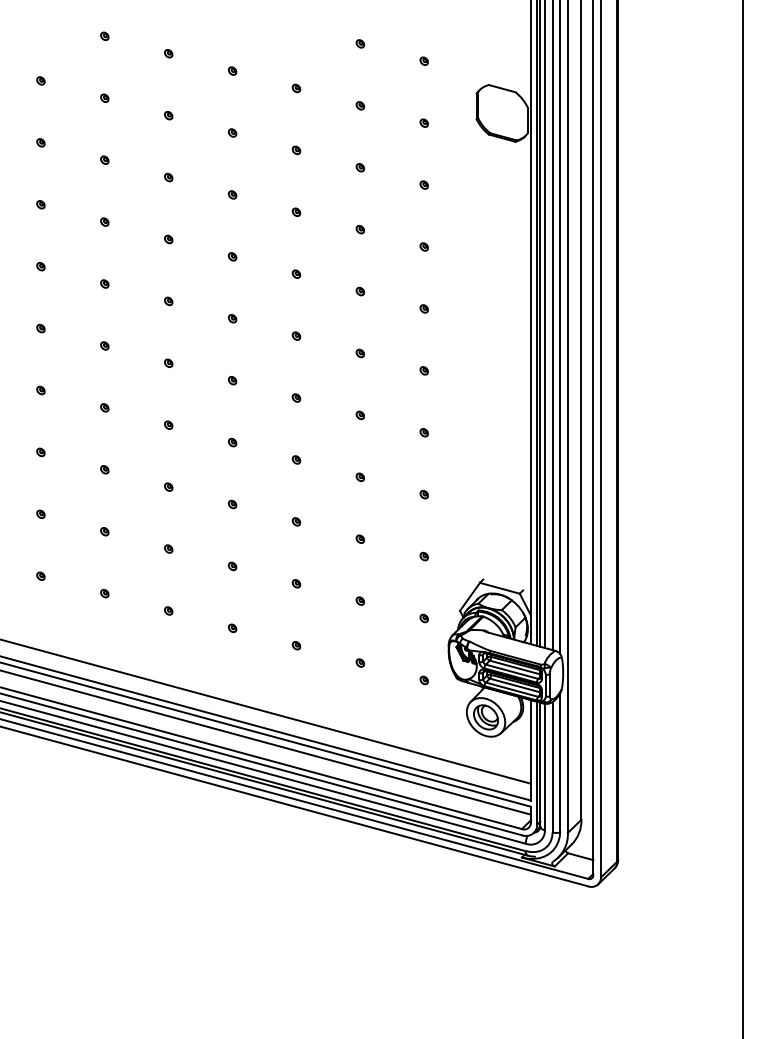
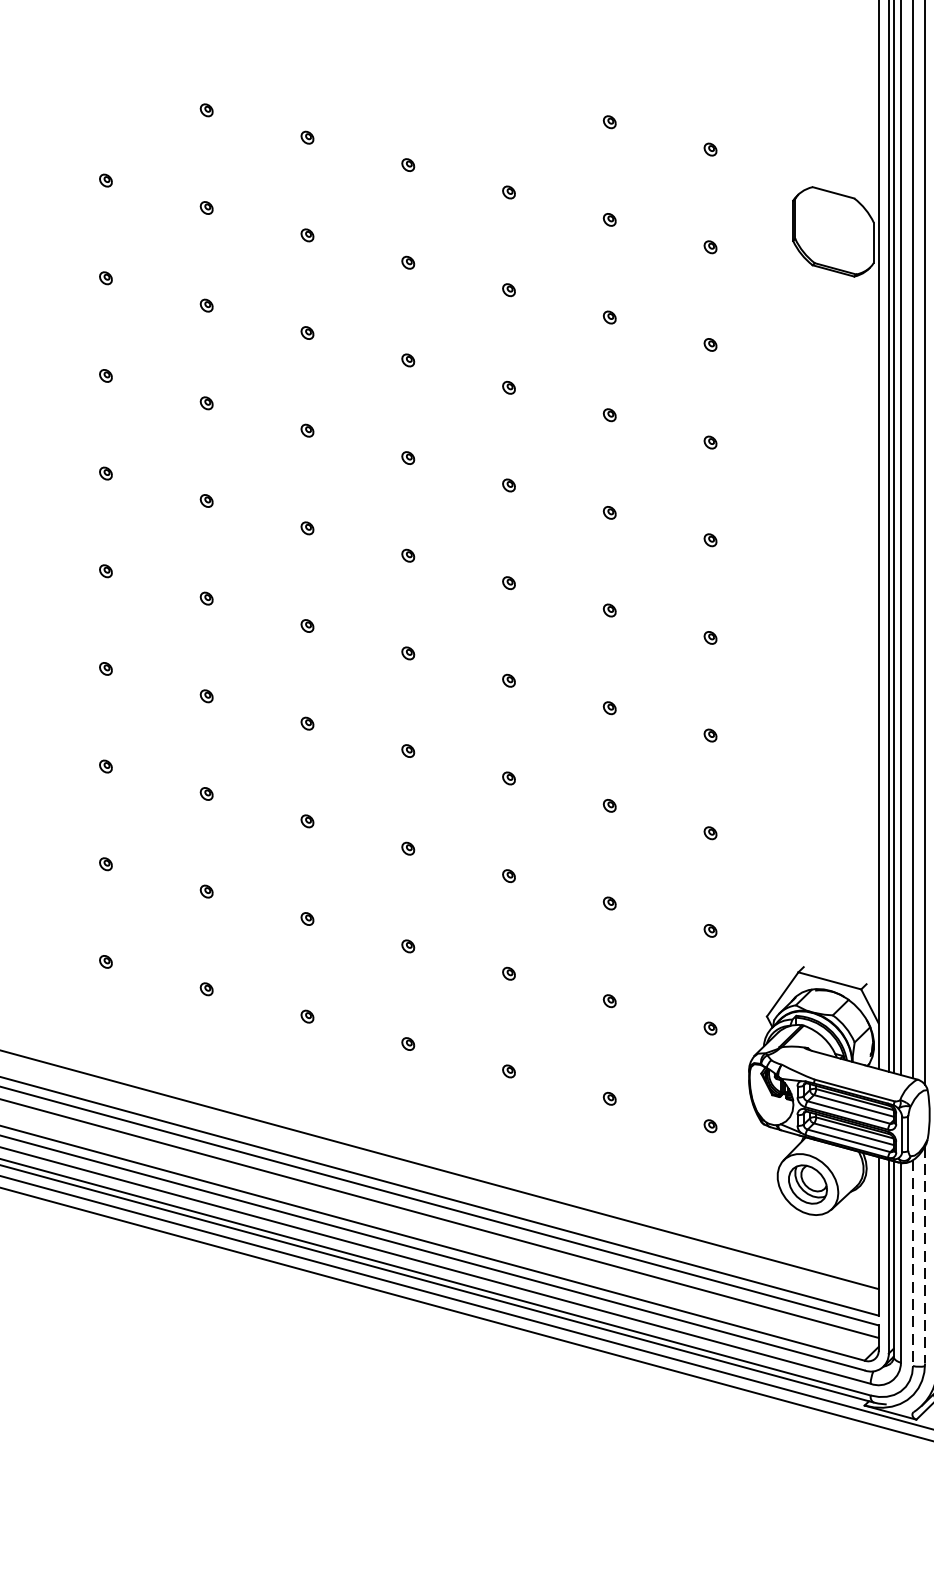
line: (560, 762) -> (925, 1255), solid -> dashed
line: (552, 767) -> (912, 1263), solid -> dashed

